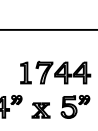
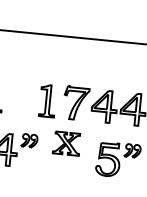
part: (40, 110) -> (66, 143), moved

